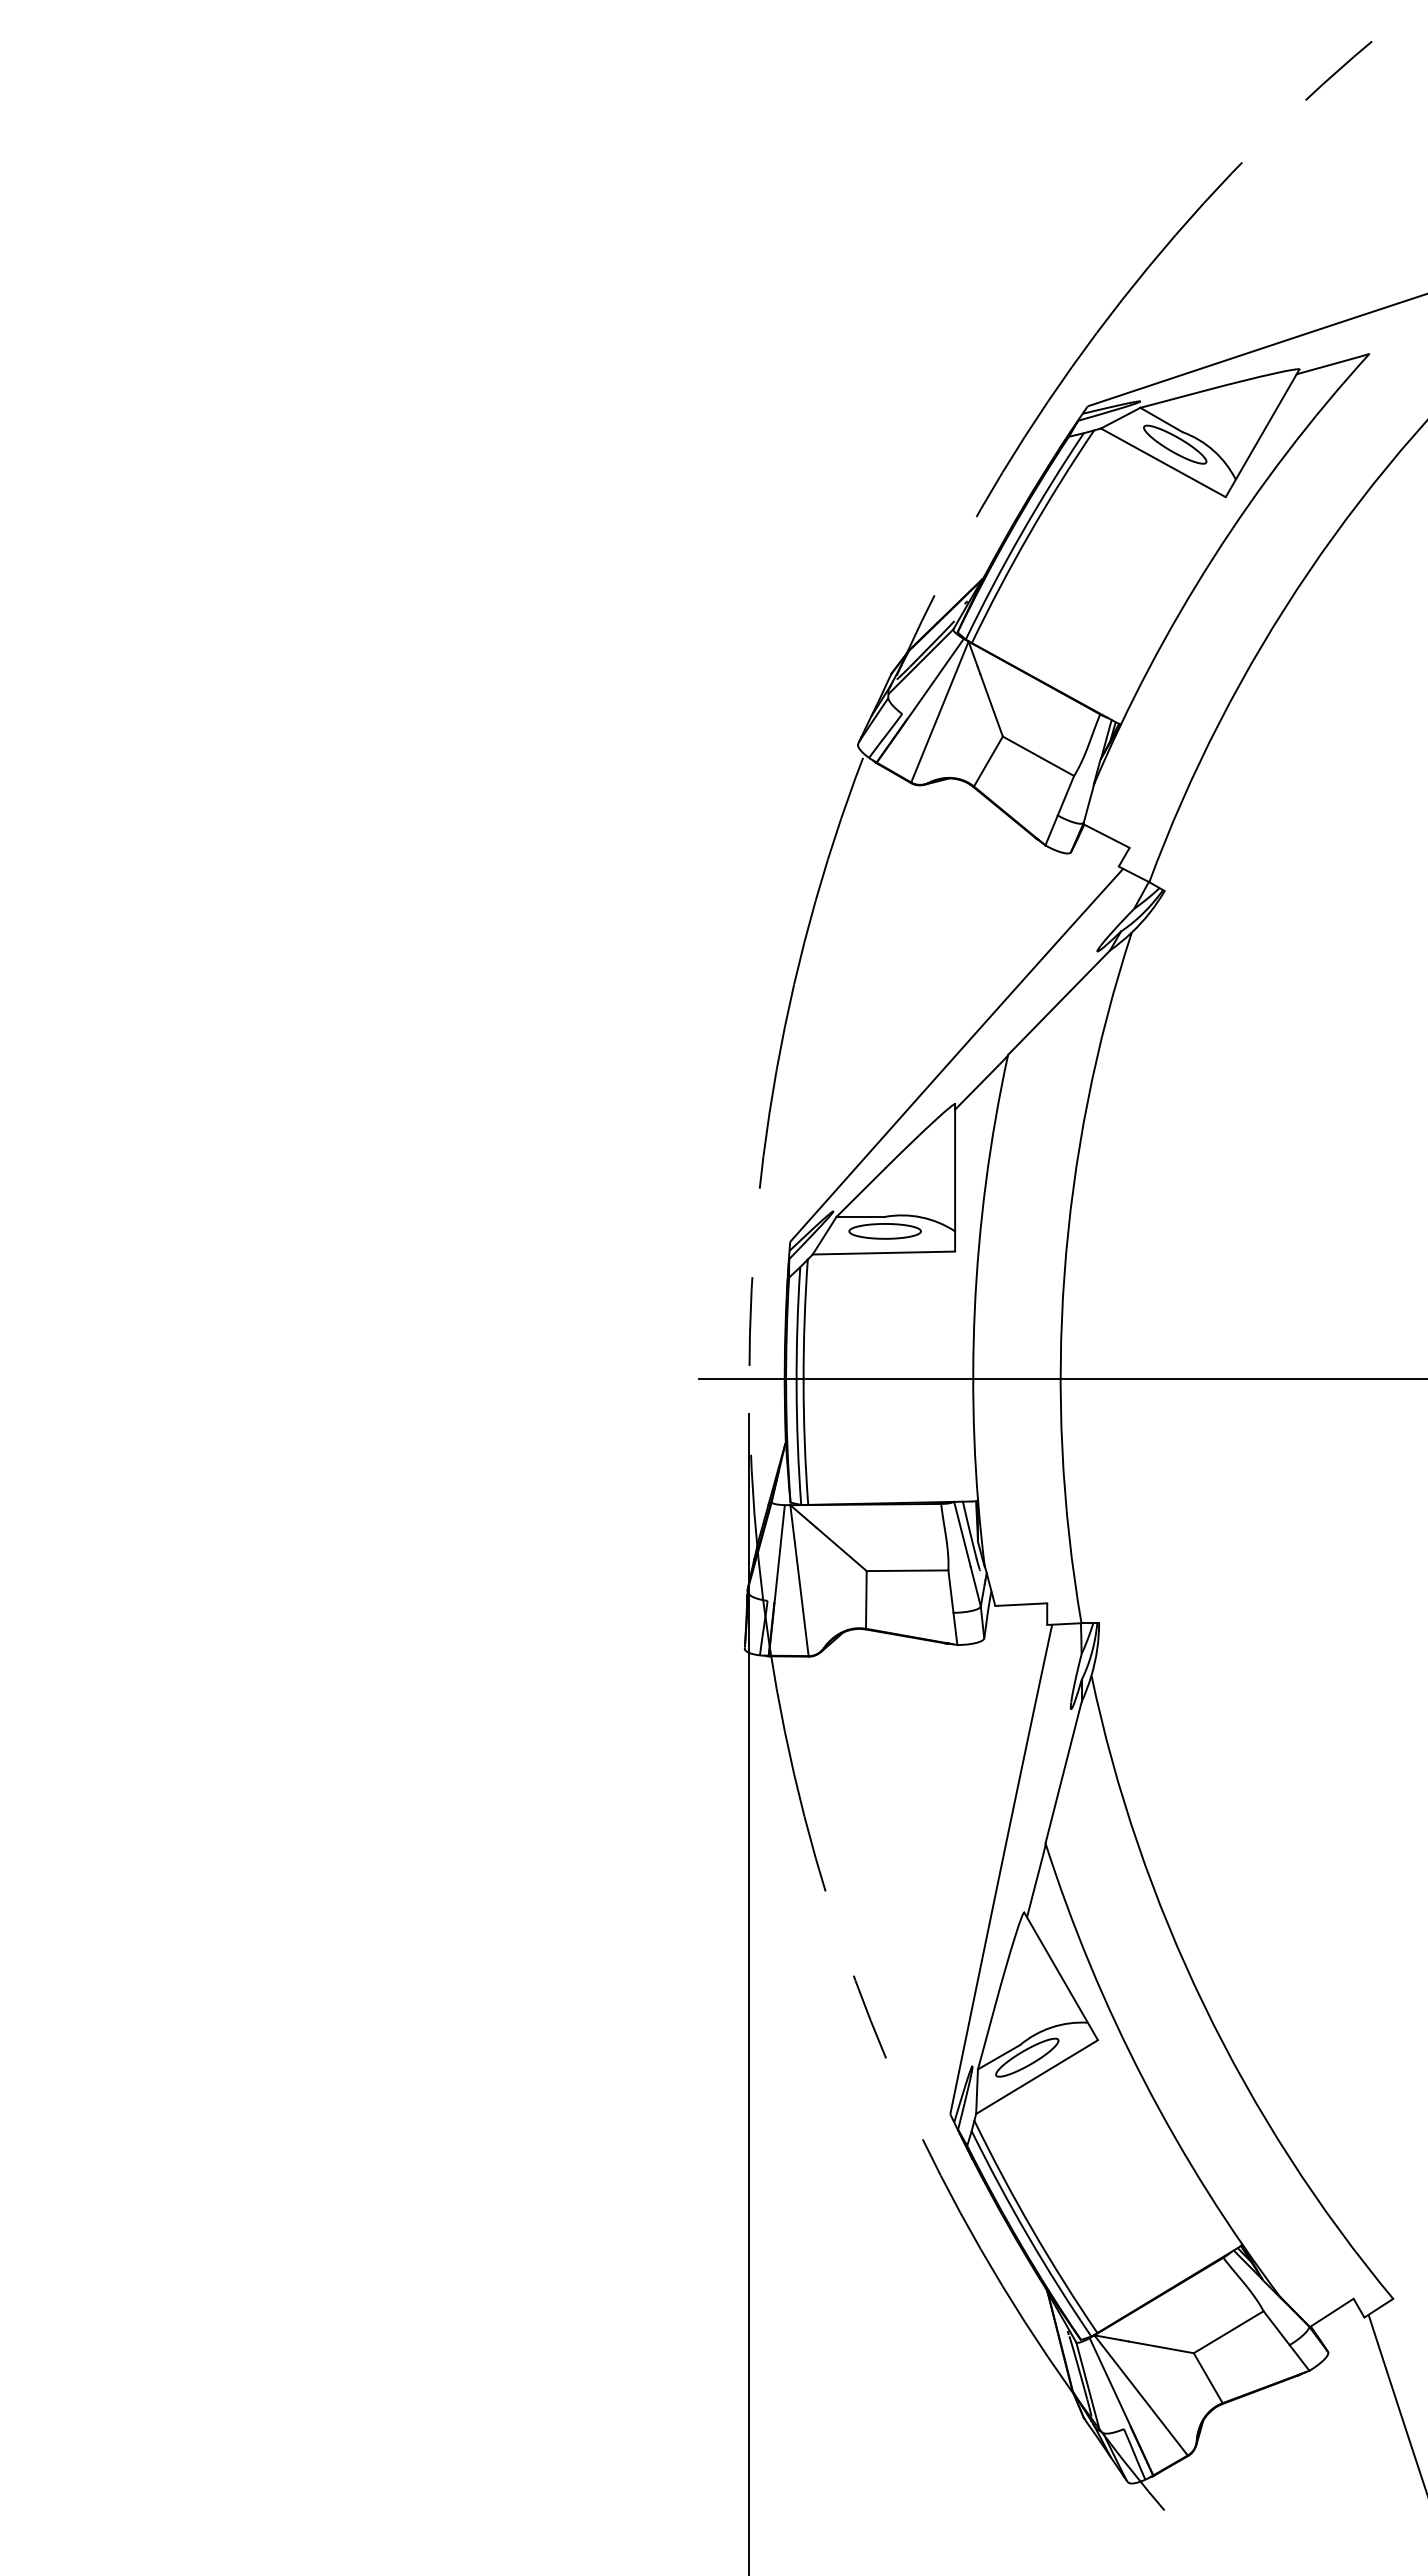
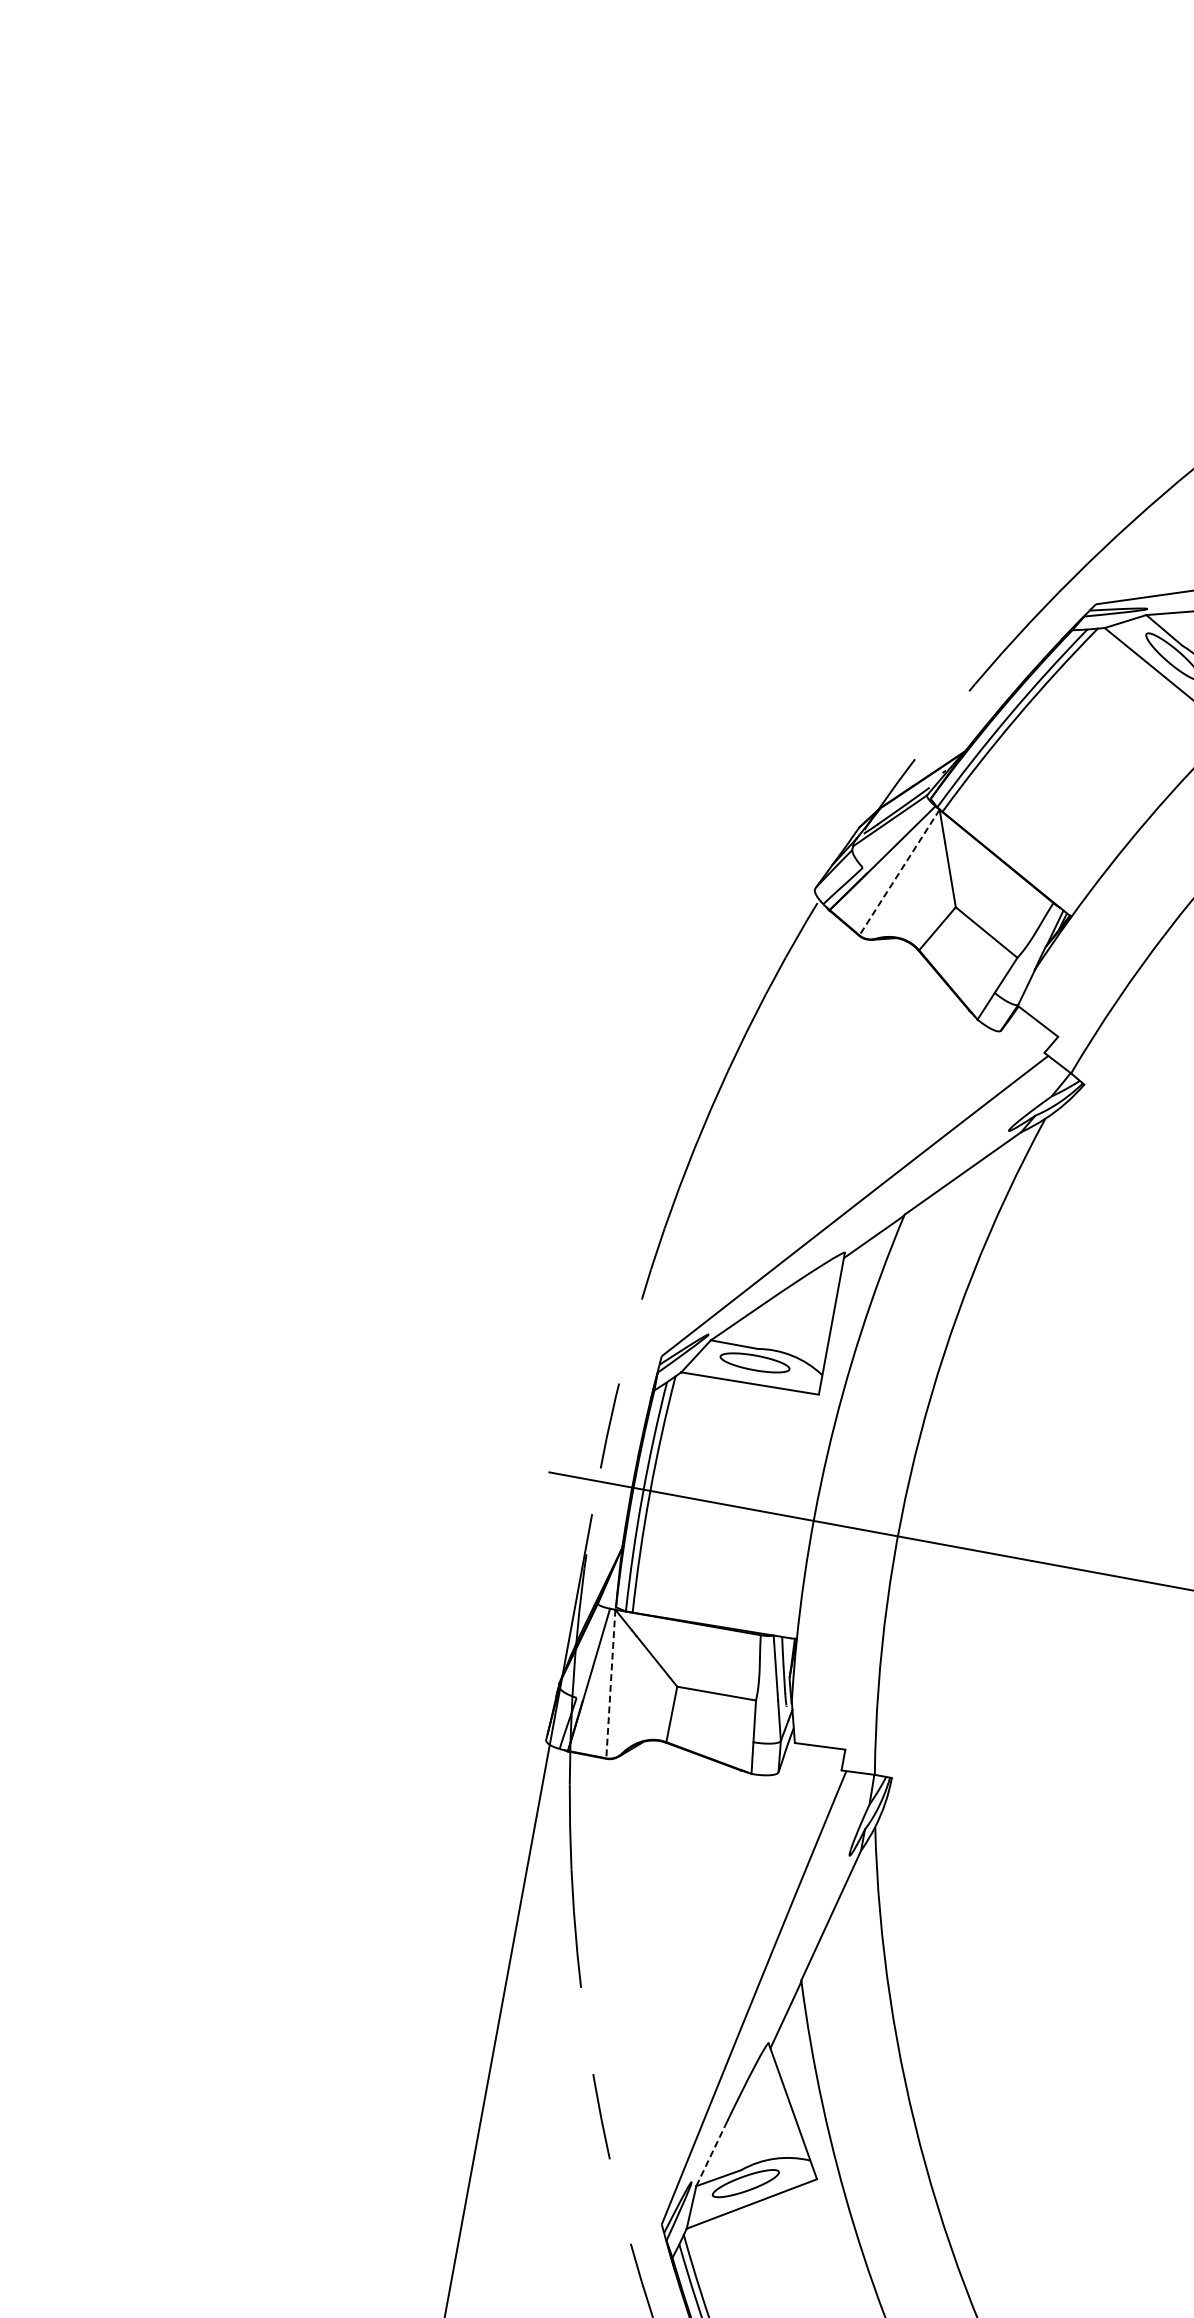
line: (939, 712) -> (899, 872), solid -> dashed
line: (799, 1581) -> (610, 1684), solid -> dashed
line: (987, 2035) -> (711, 2155), solid -> dashed

